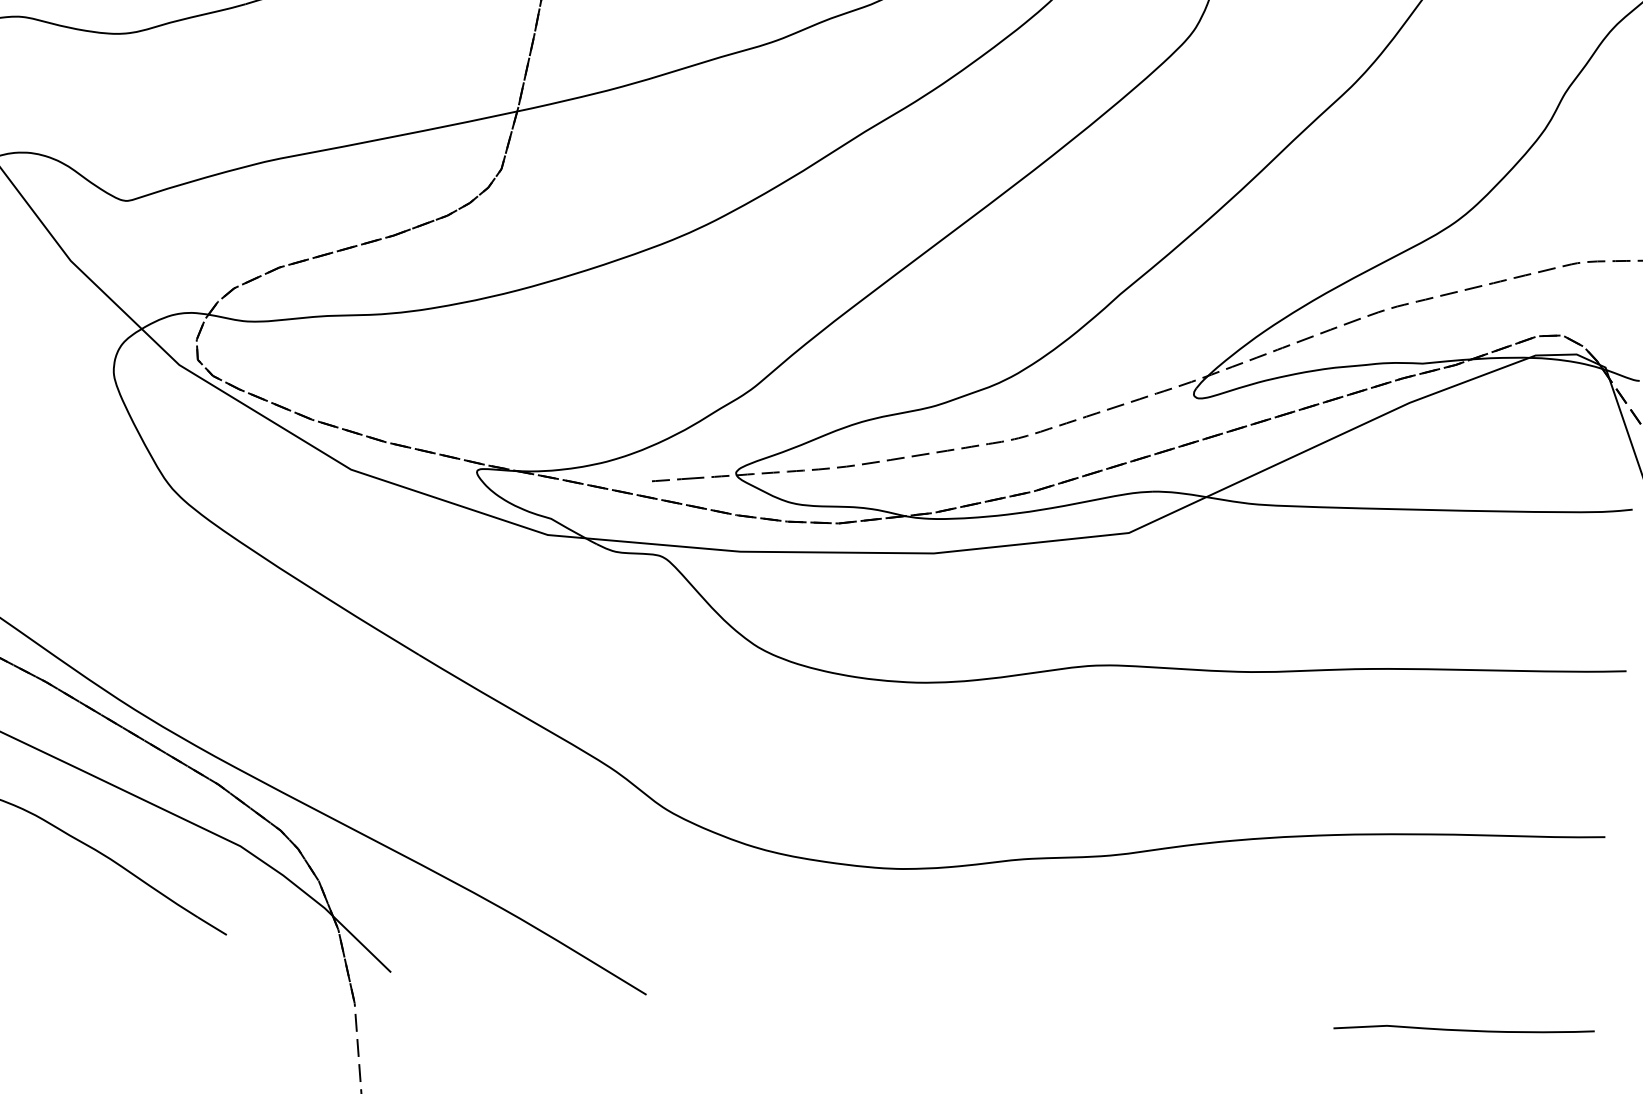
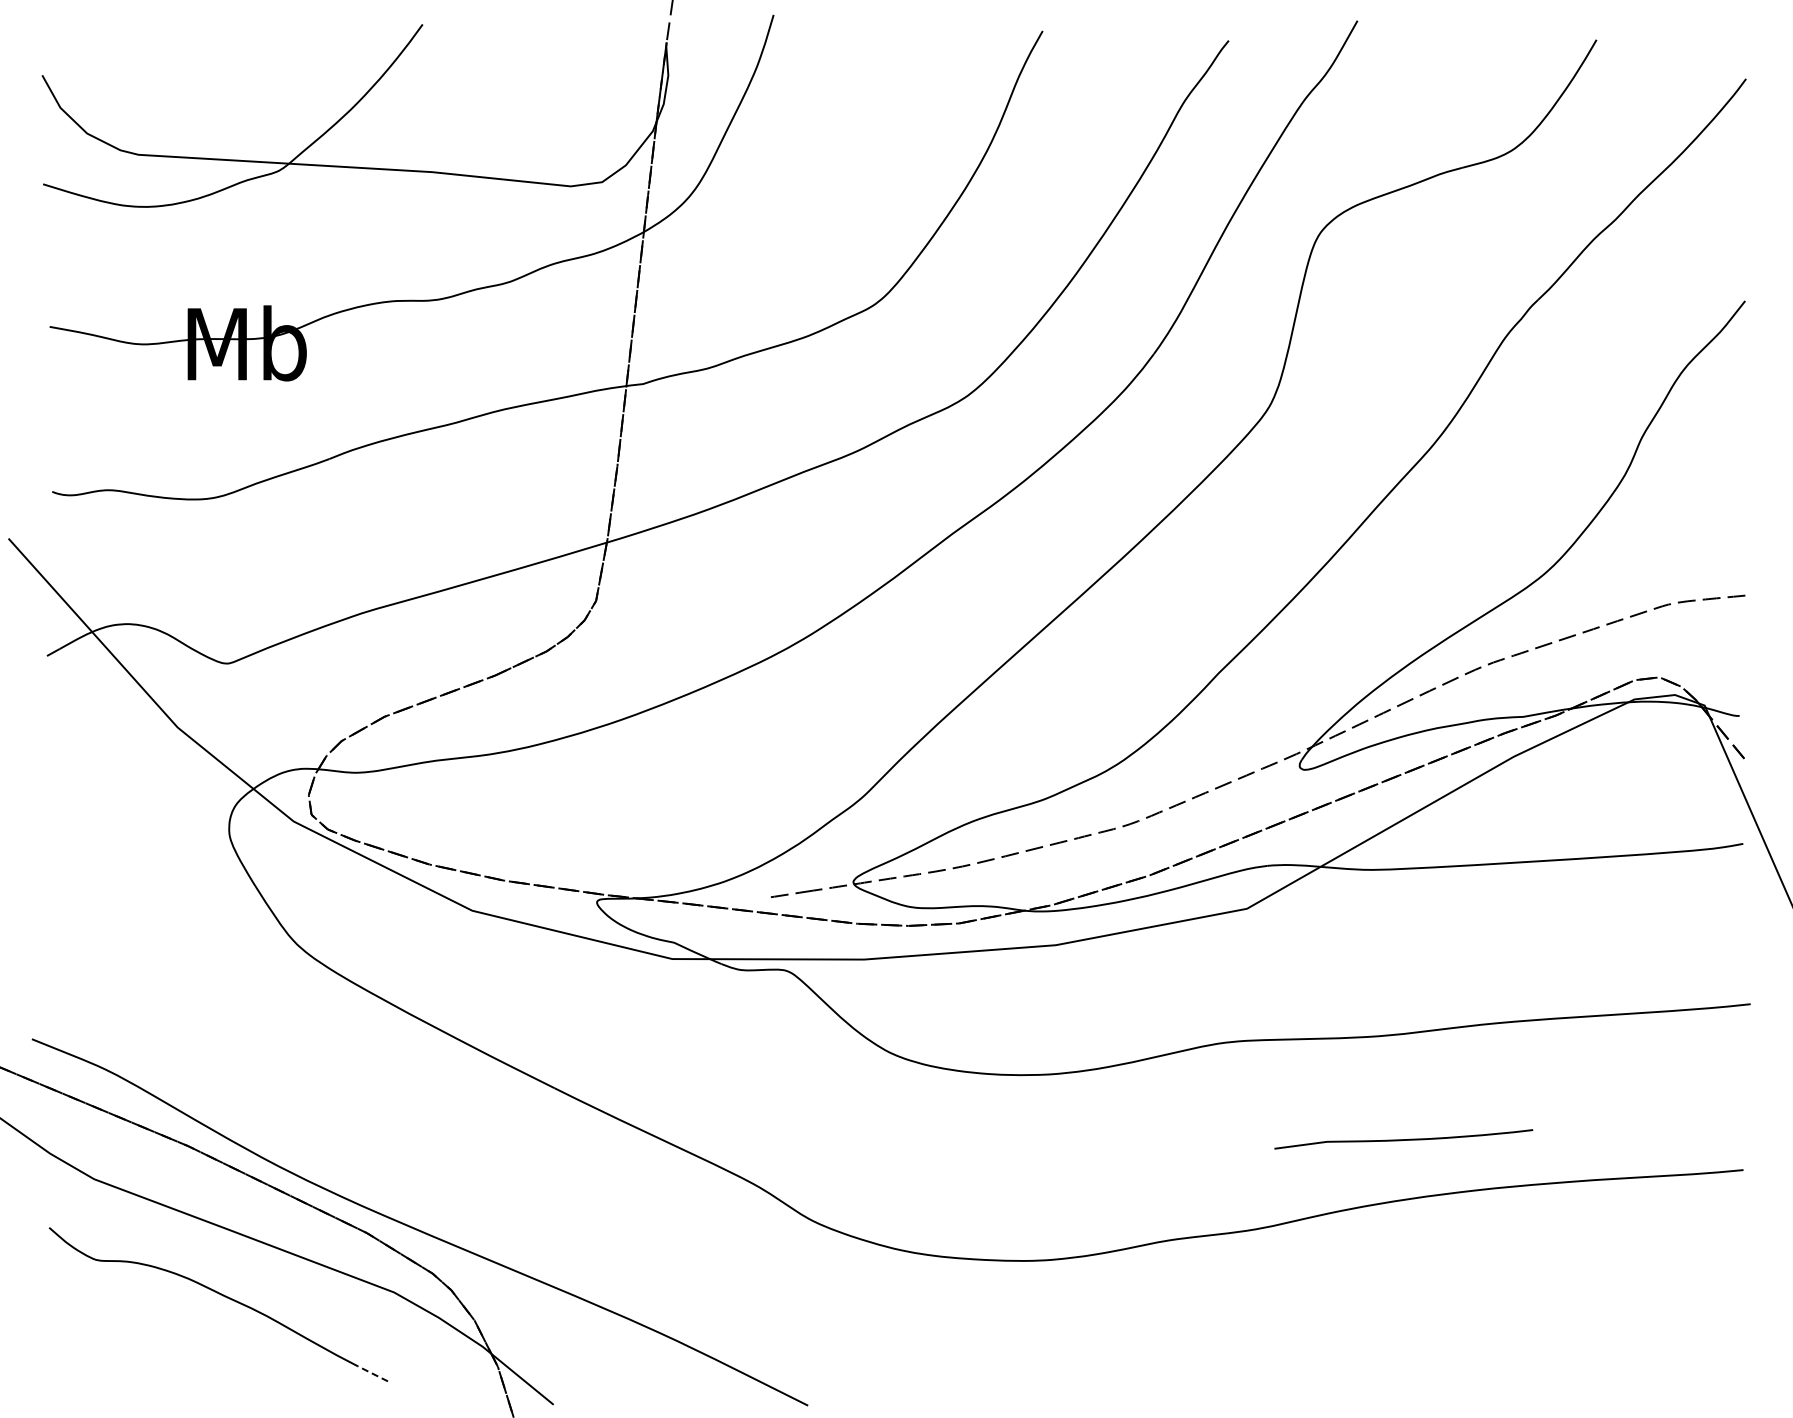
line: (211, 925) -> (372, 1373), solid -> dashed
curve: (1463, 1029) -> (1403, 1139), moved

